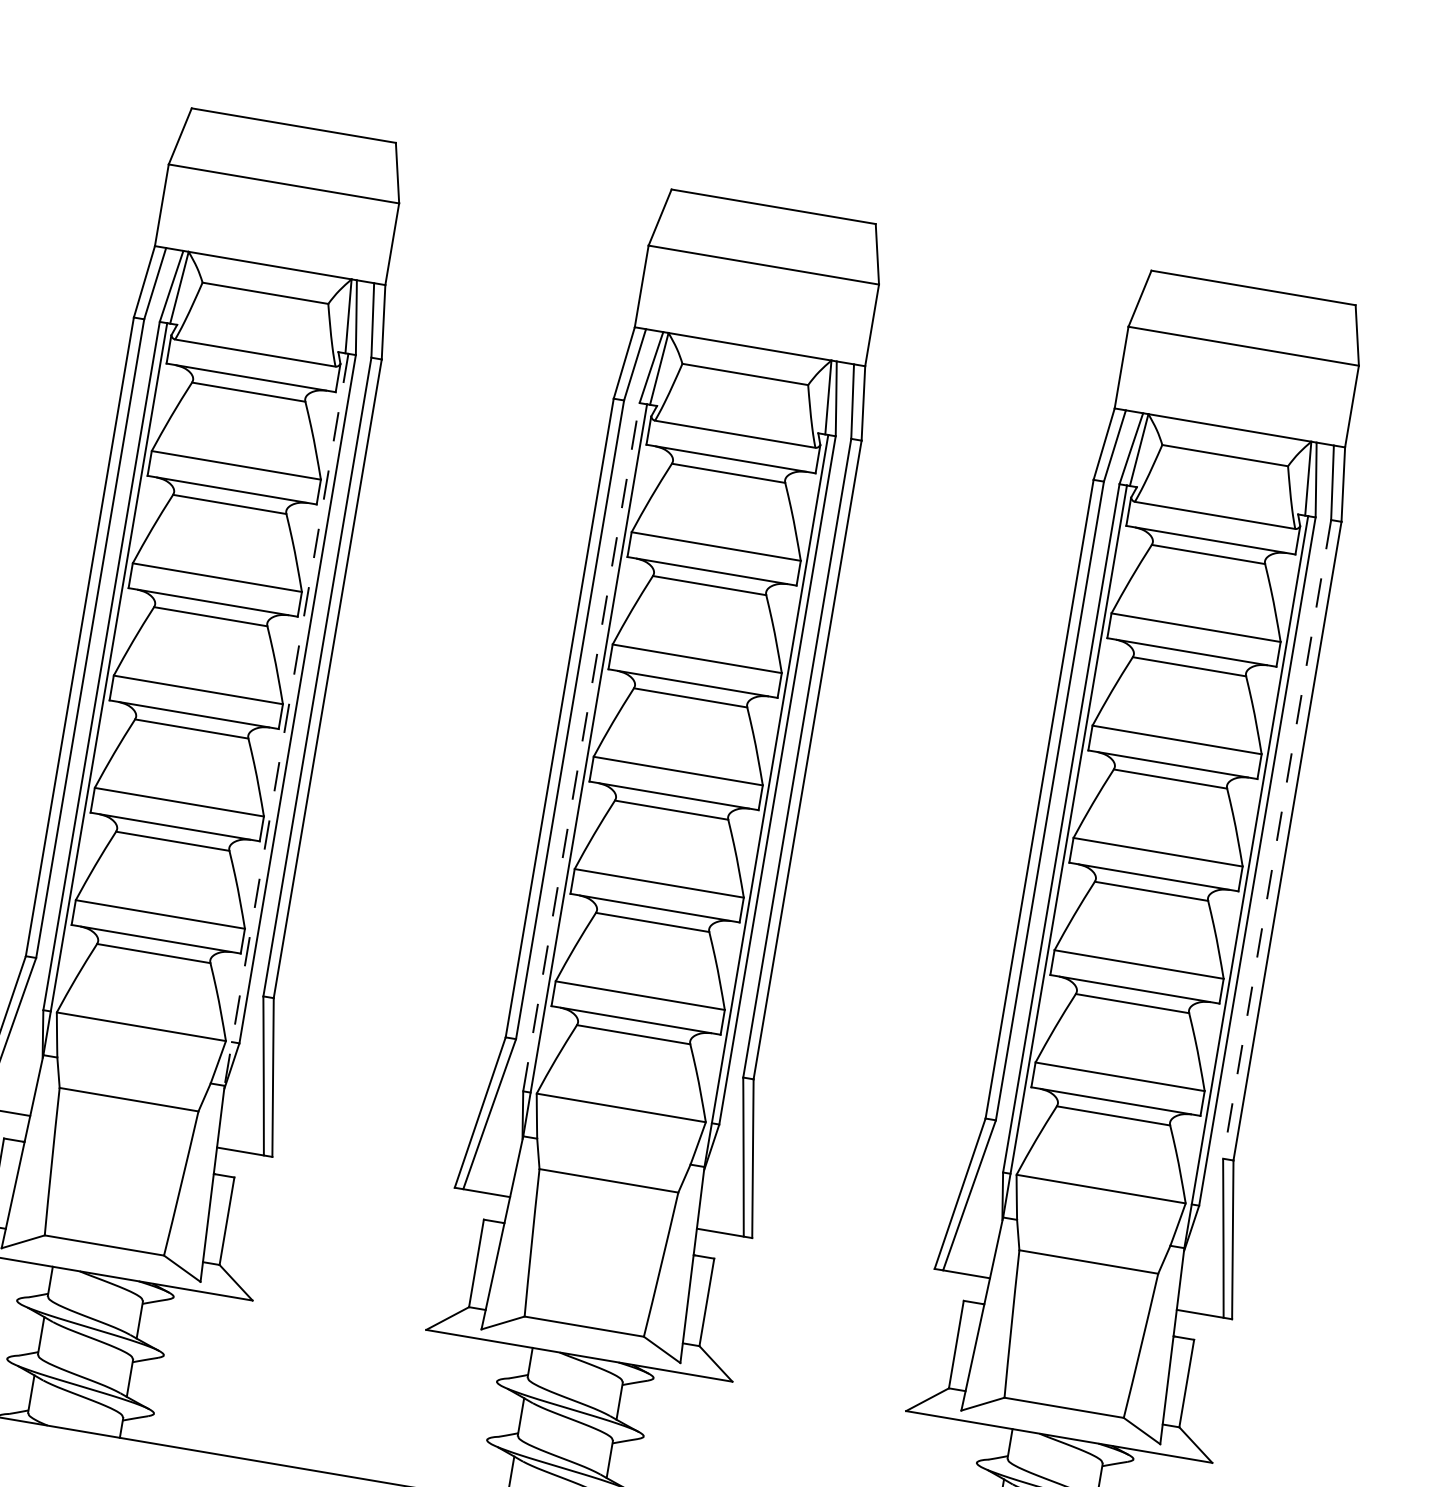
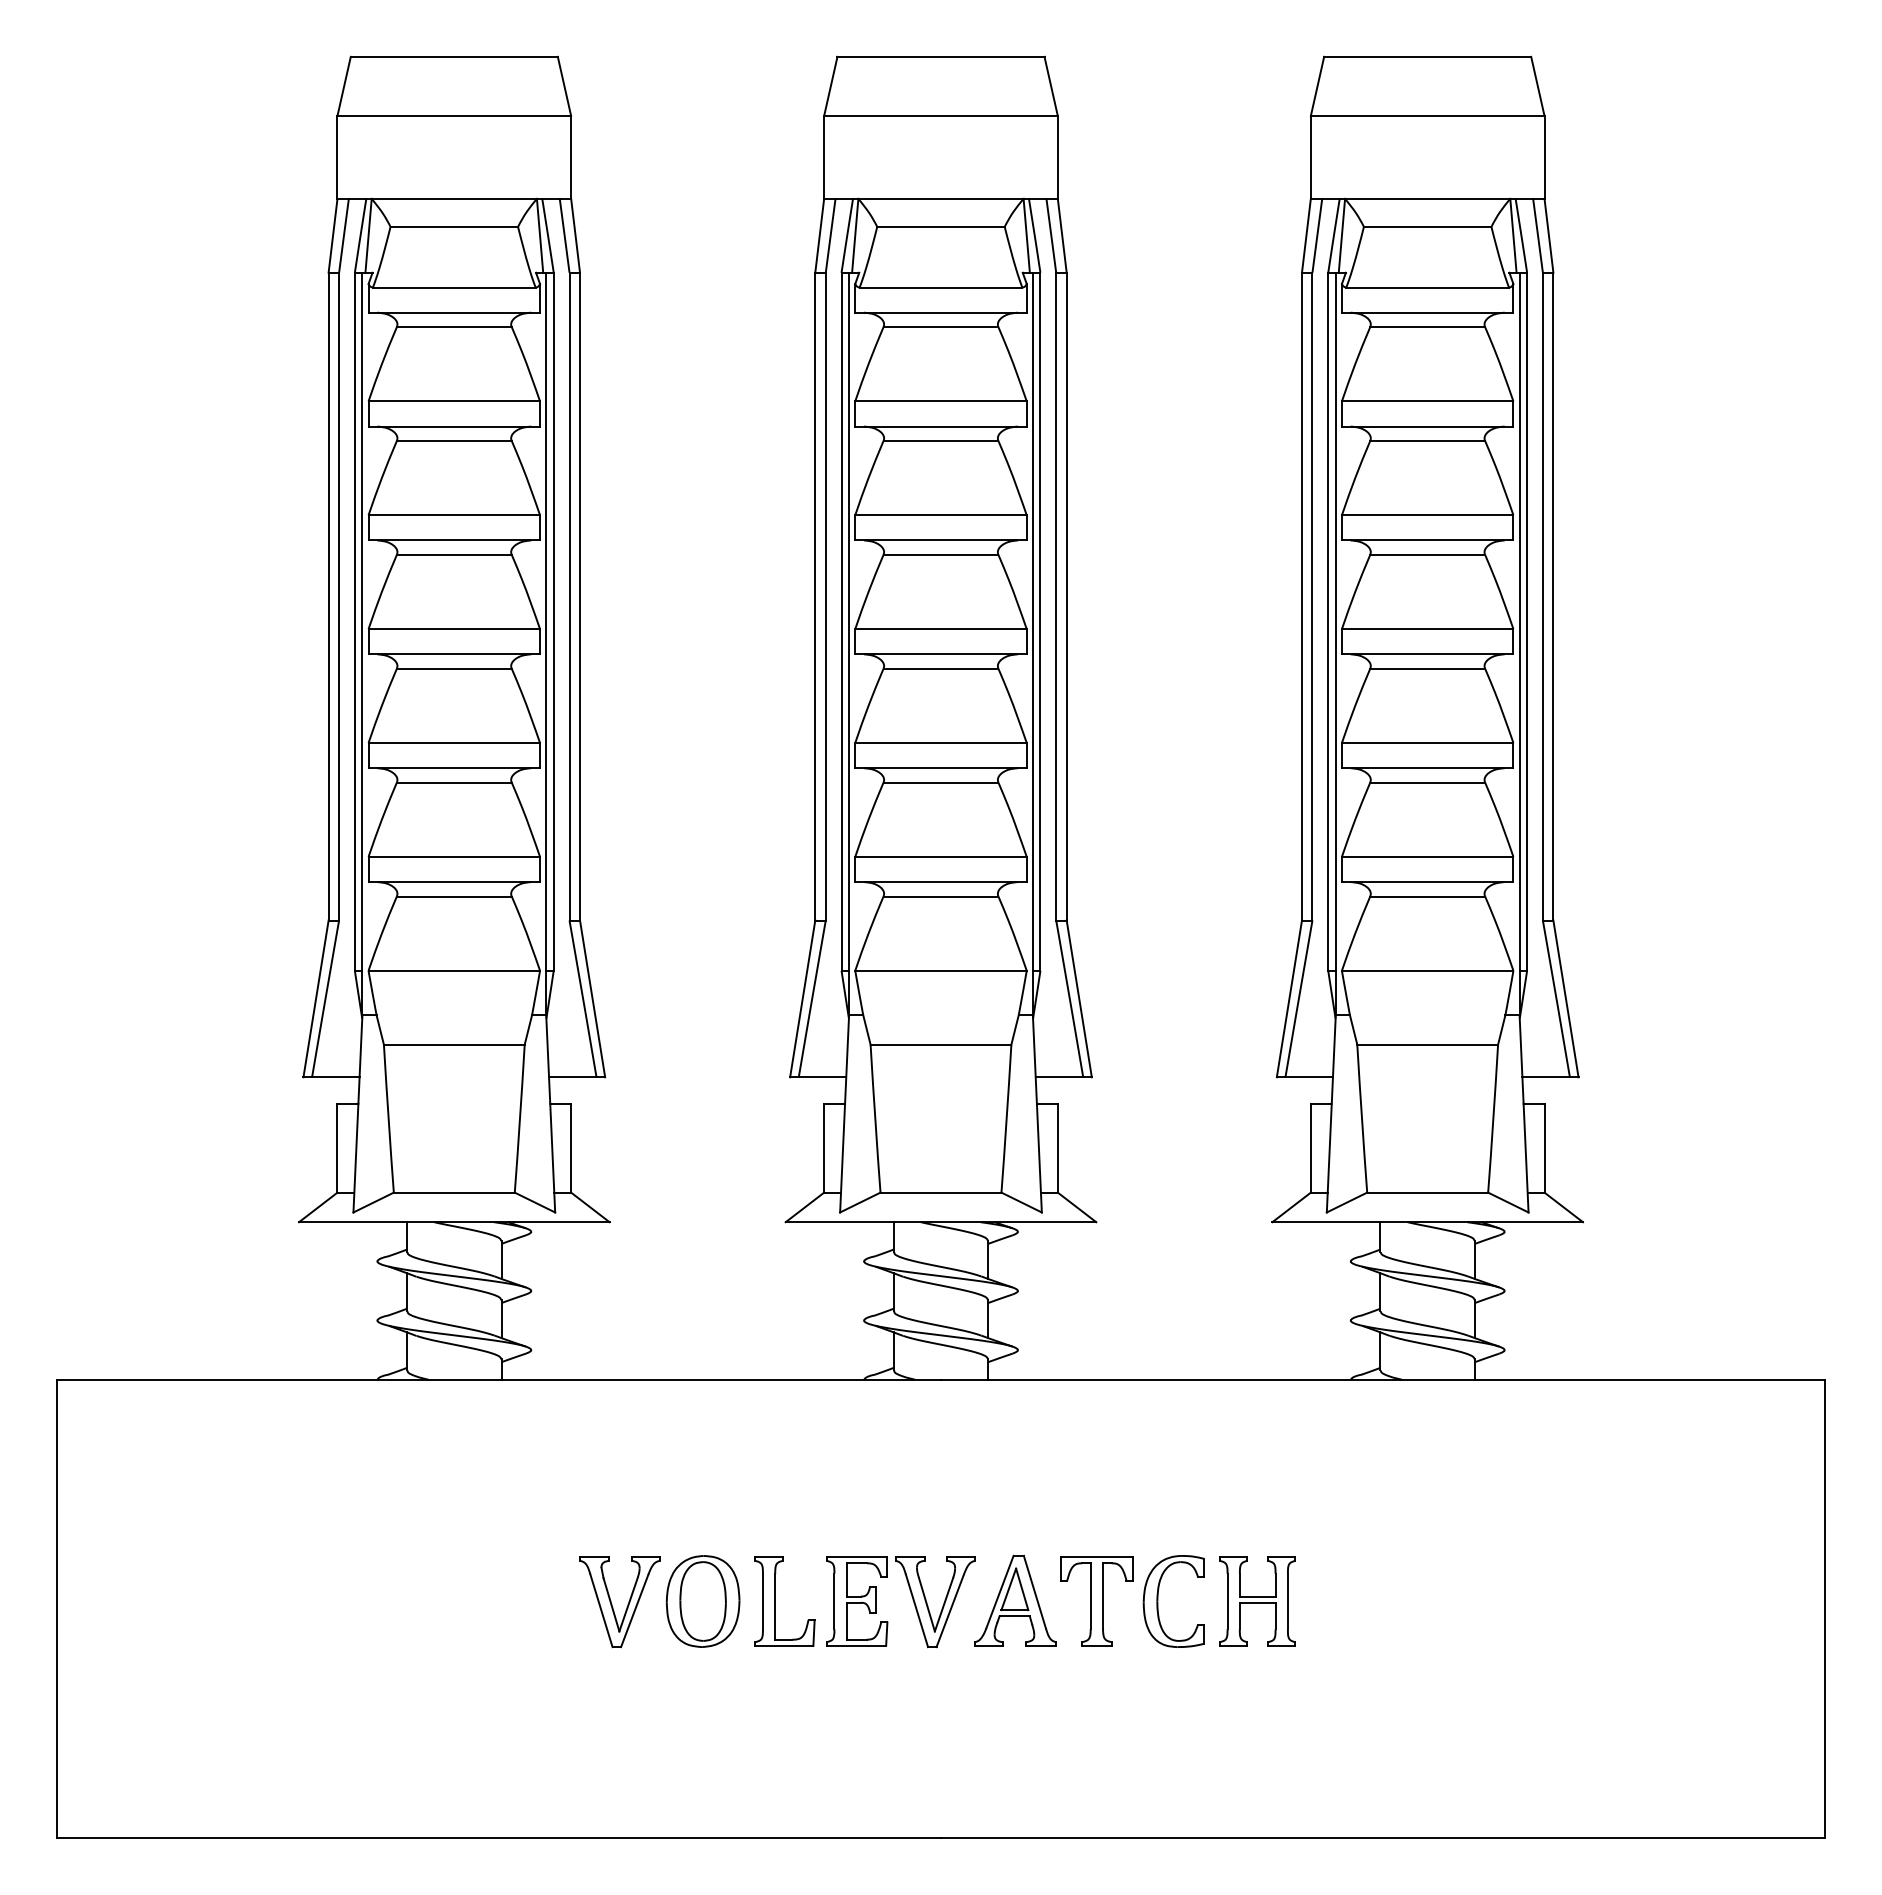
line: (286, 720) -> (546, 644), dashed -> solid
line: (581, 746) -> (841, 621), dashed -> solid
line: (1276, 839) -> (1542, 596), dashed -> solid

